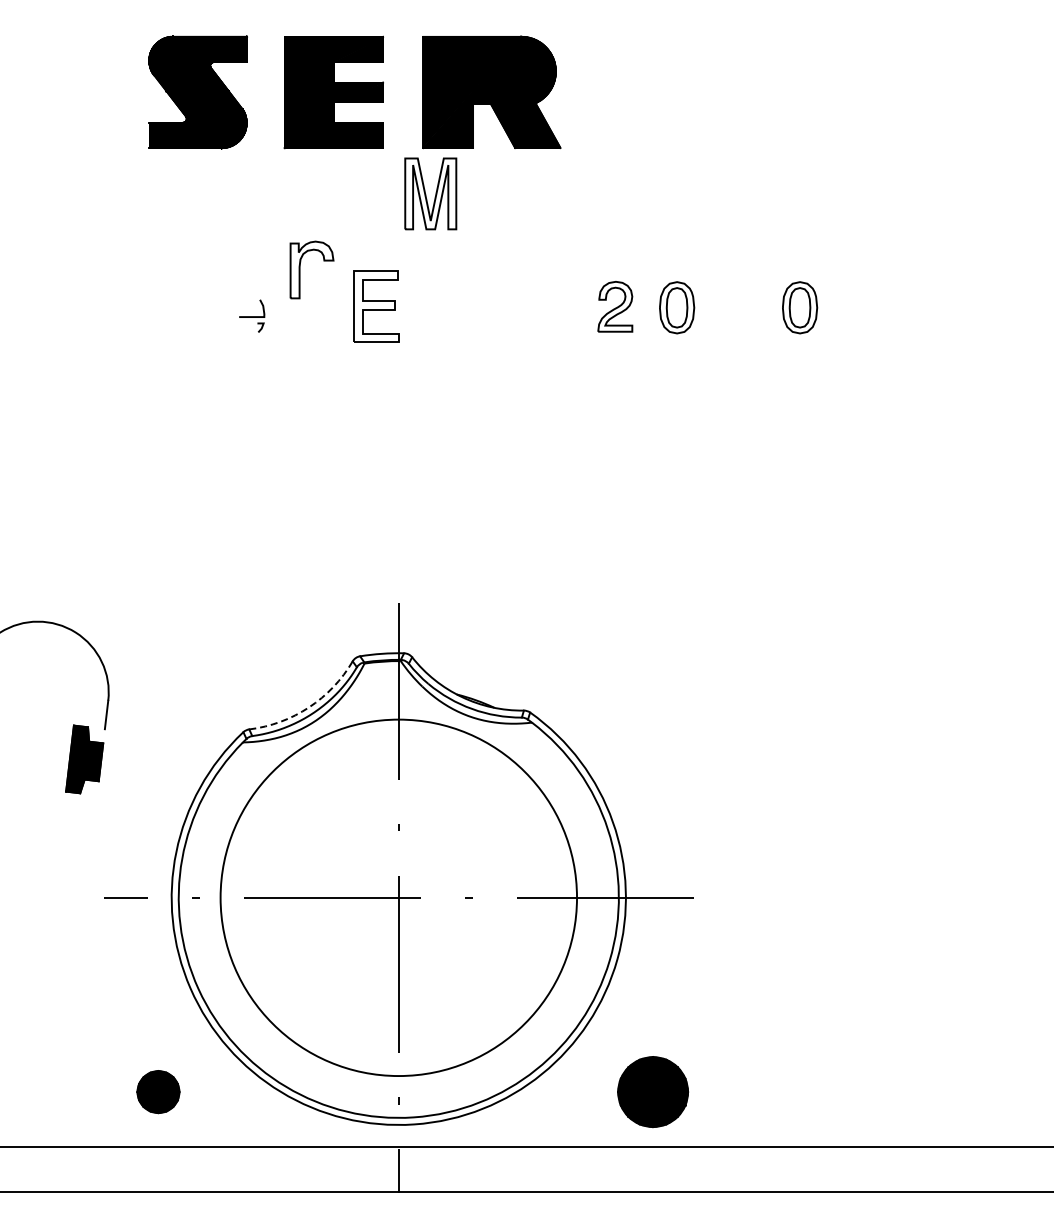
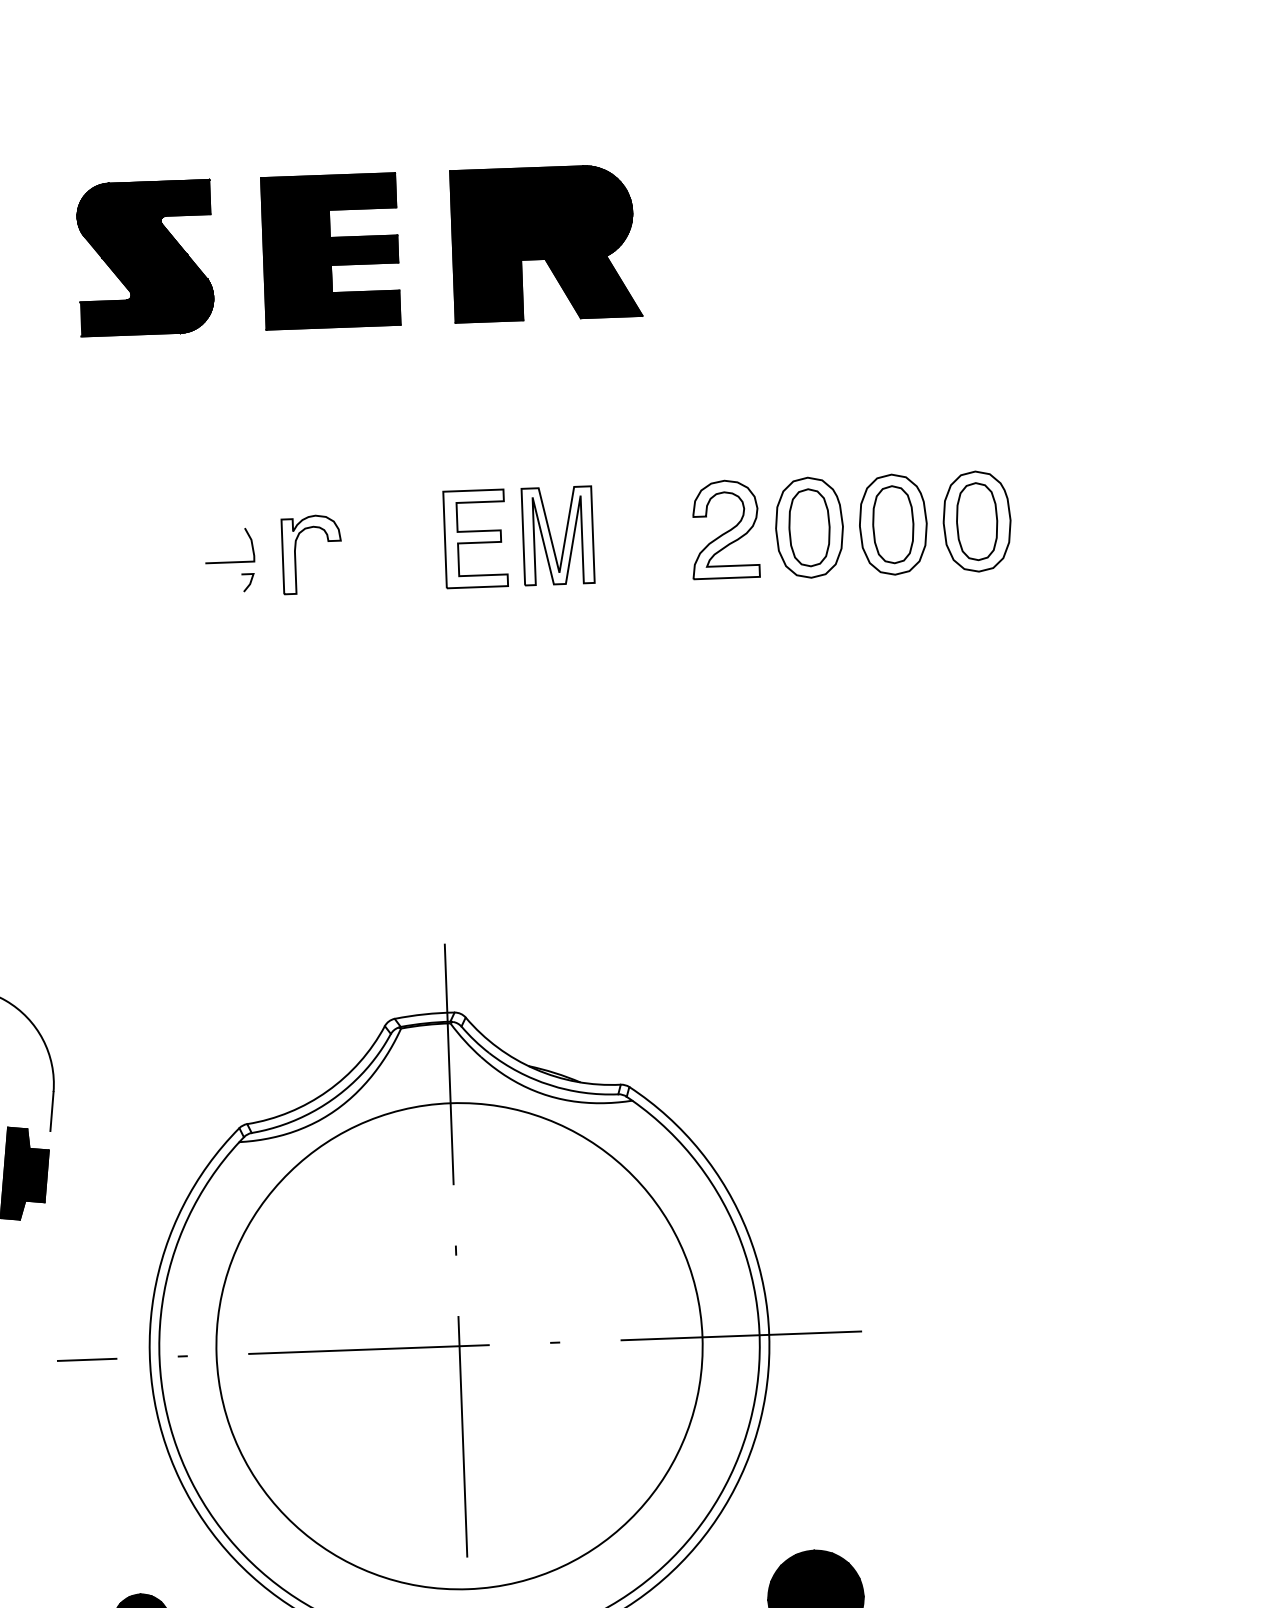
part: (430, 193) -> (557, 535), moved
part: (300, 269) -> (296, 554), moved
part: (376, 306) -> (475, 538), moved
part: (615, 306) -> (725, 529), size x1.43
part: (676, 307) -> (808, 527), size x1.43
part: (738, 307) -> (893, 524), added
part: (799, 307) -> (976, 521), size x1.43
part: (251, 315) -> (229, 559), size x1.43
arc: (308, 707) -> (326, 1091), dashed -> solid

